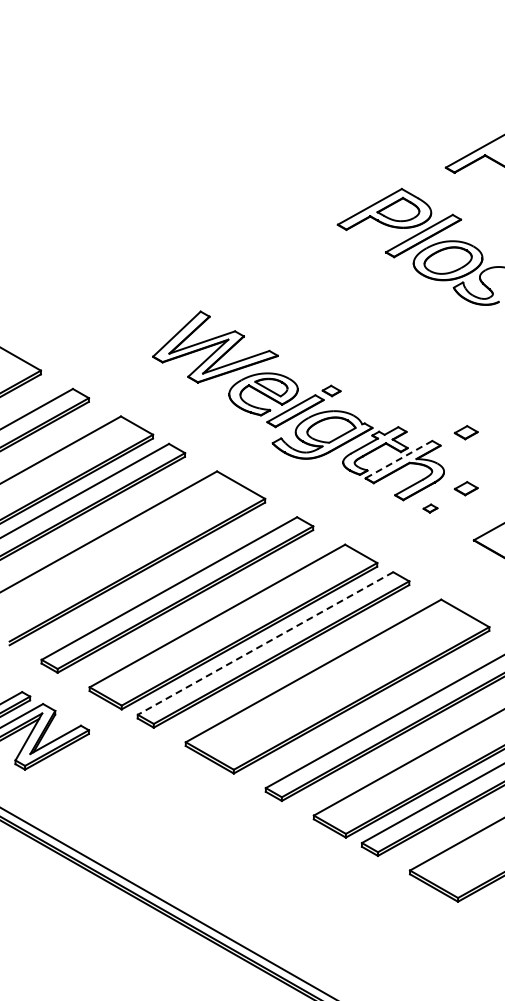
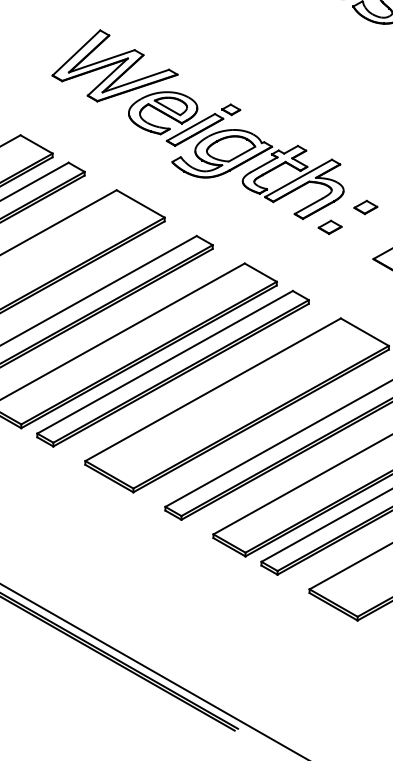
part: (465, 432) -> (365, 151), removed
line: (398, 459) -> (298, 178), dashed -> solid
part: (430, 508) -> (330, 227), size x1.67
line: (265, 643) -> (165, 362), dashed -> solid

